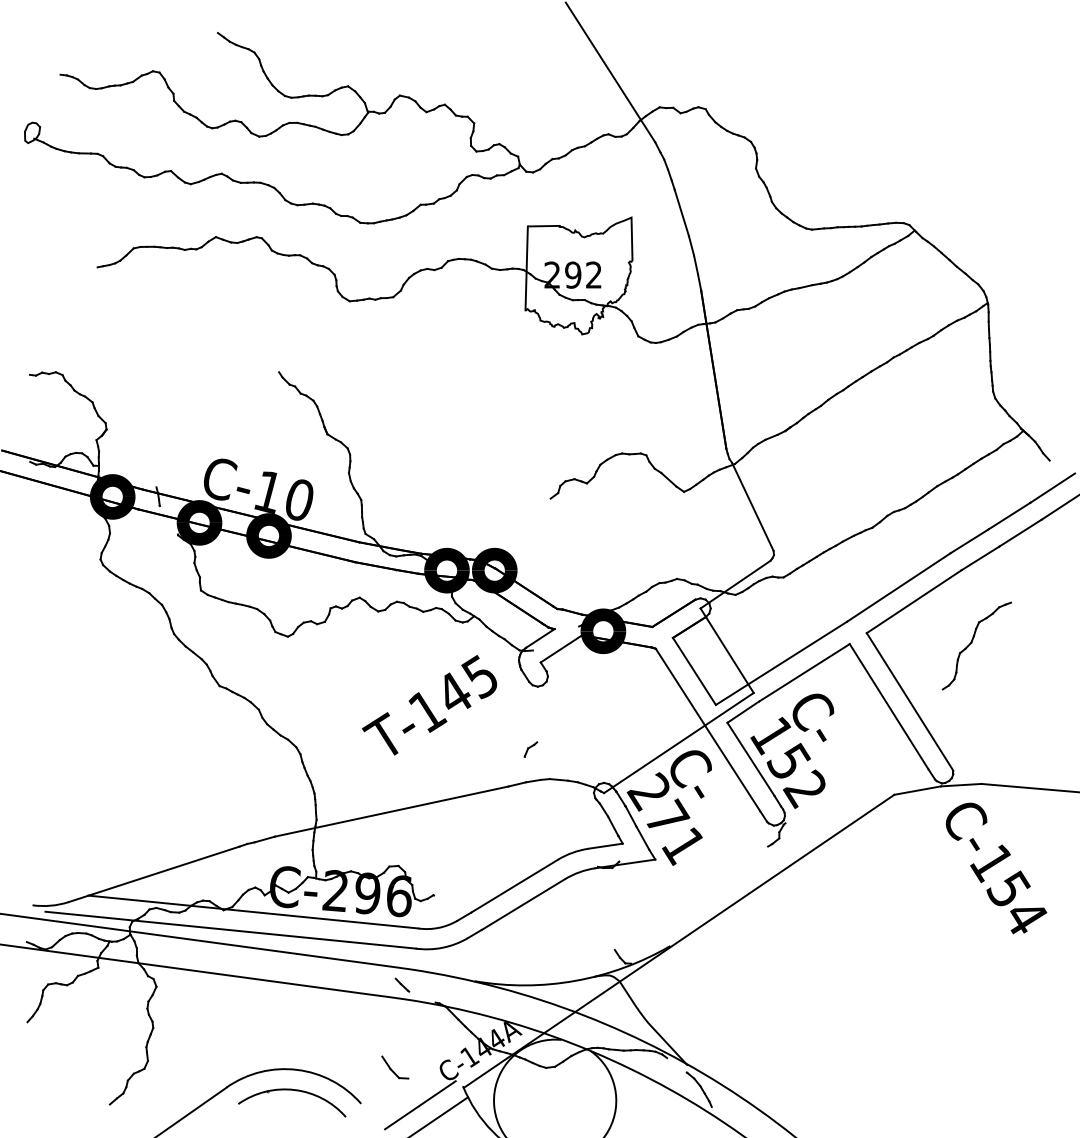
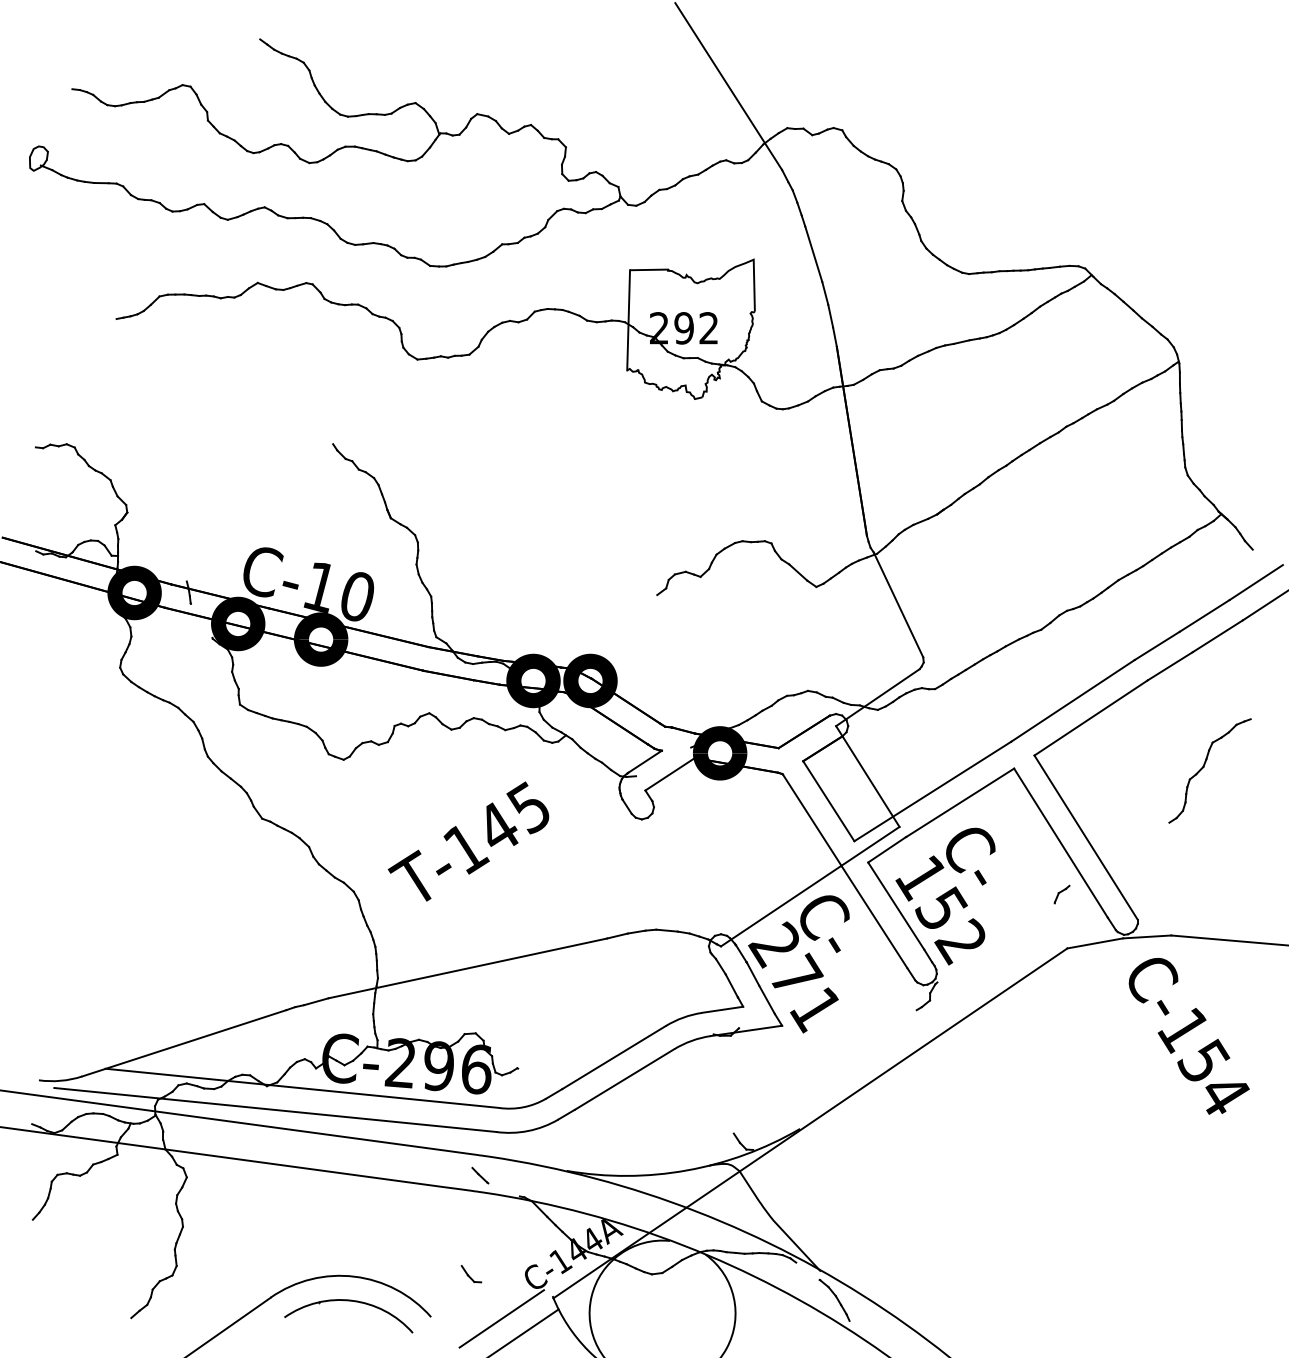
part: (976, 645) -> (1209, 770), moved
text: (429, 705) -> (468, 841), moved
part: (530, 749) -> (1061, 894), moved
part: (394, 1067) -> (470, 1273), size x0.62

